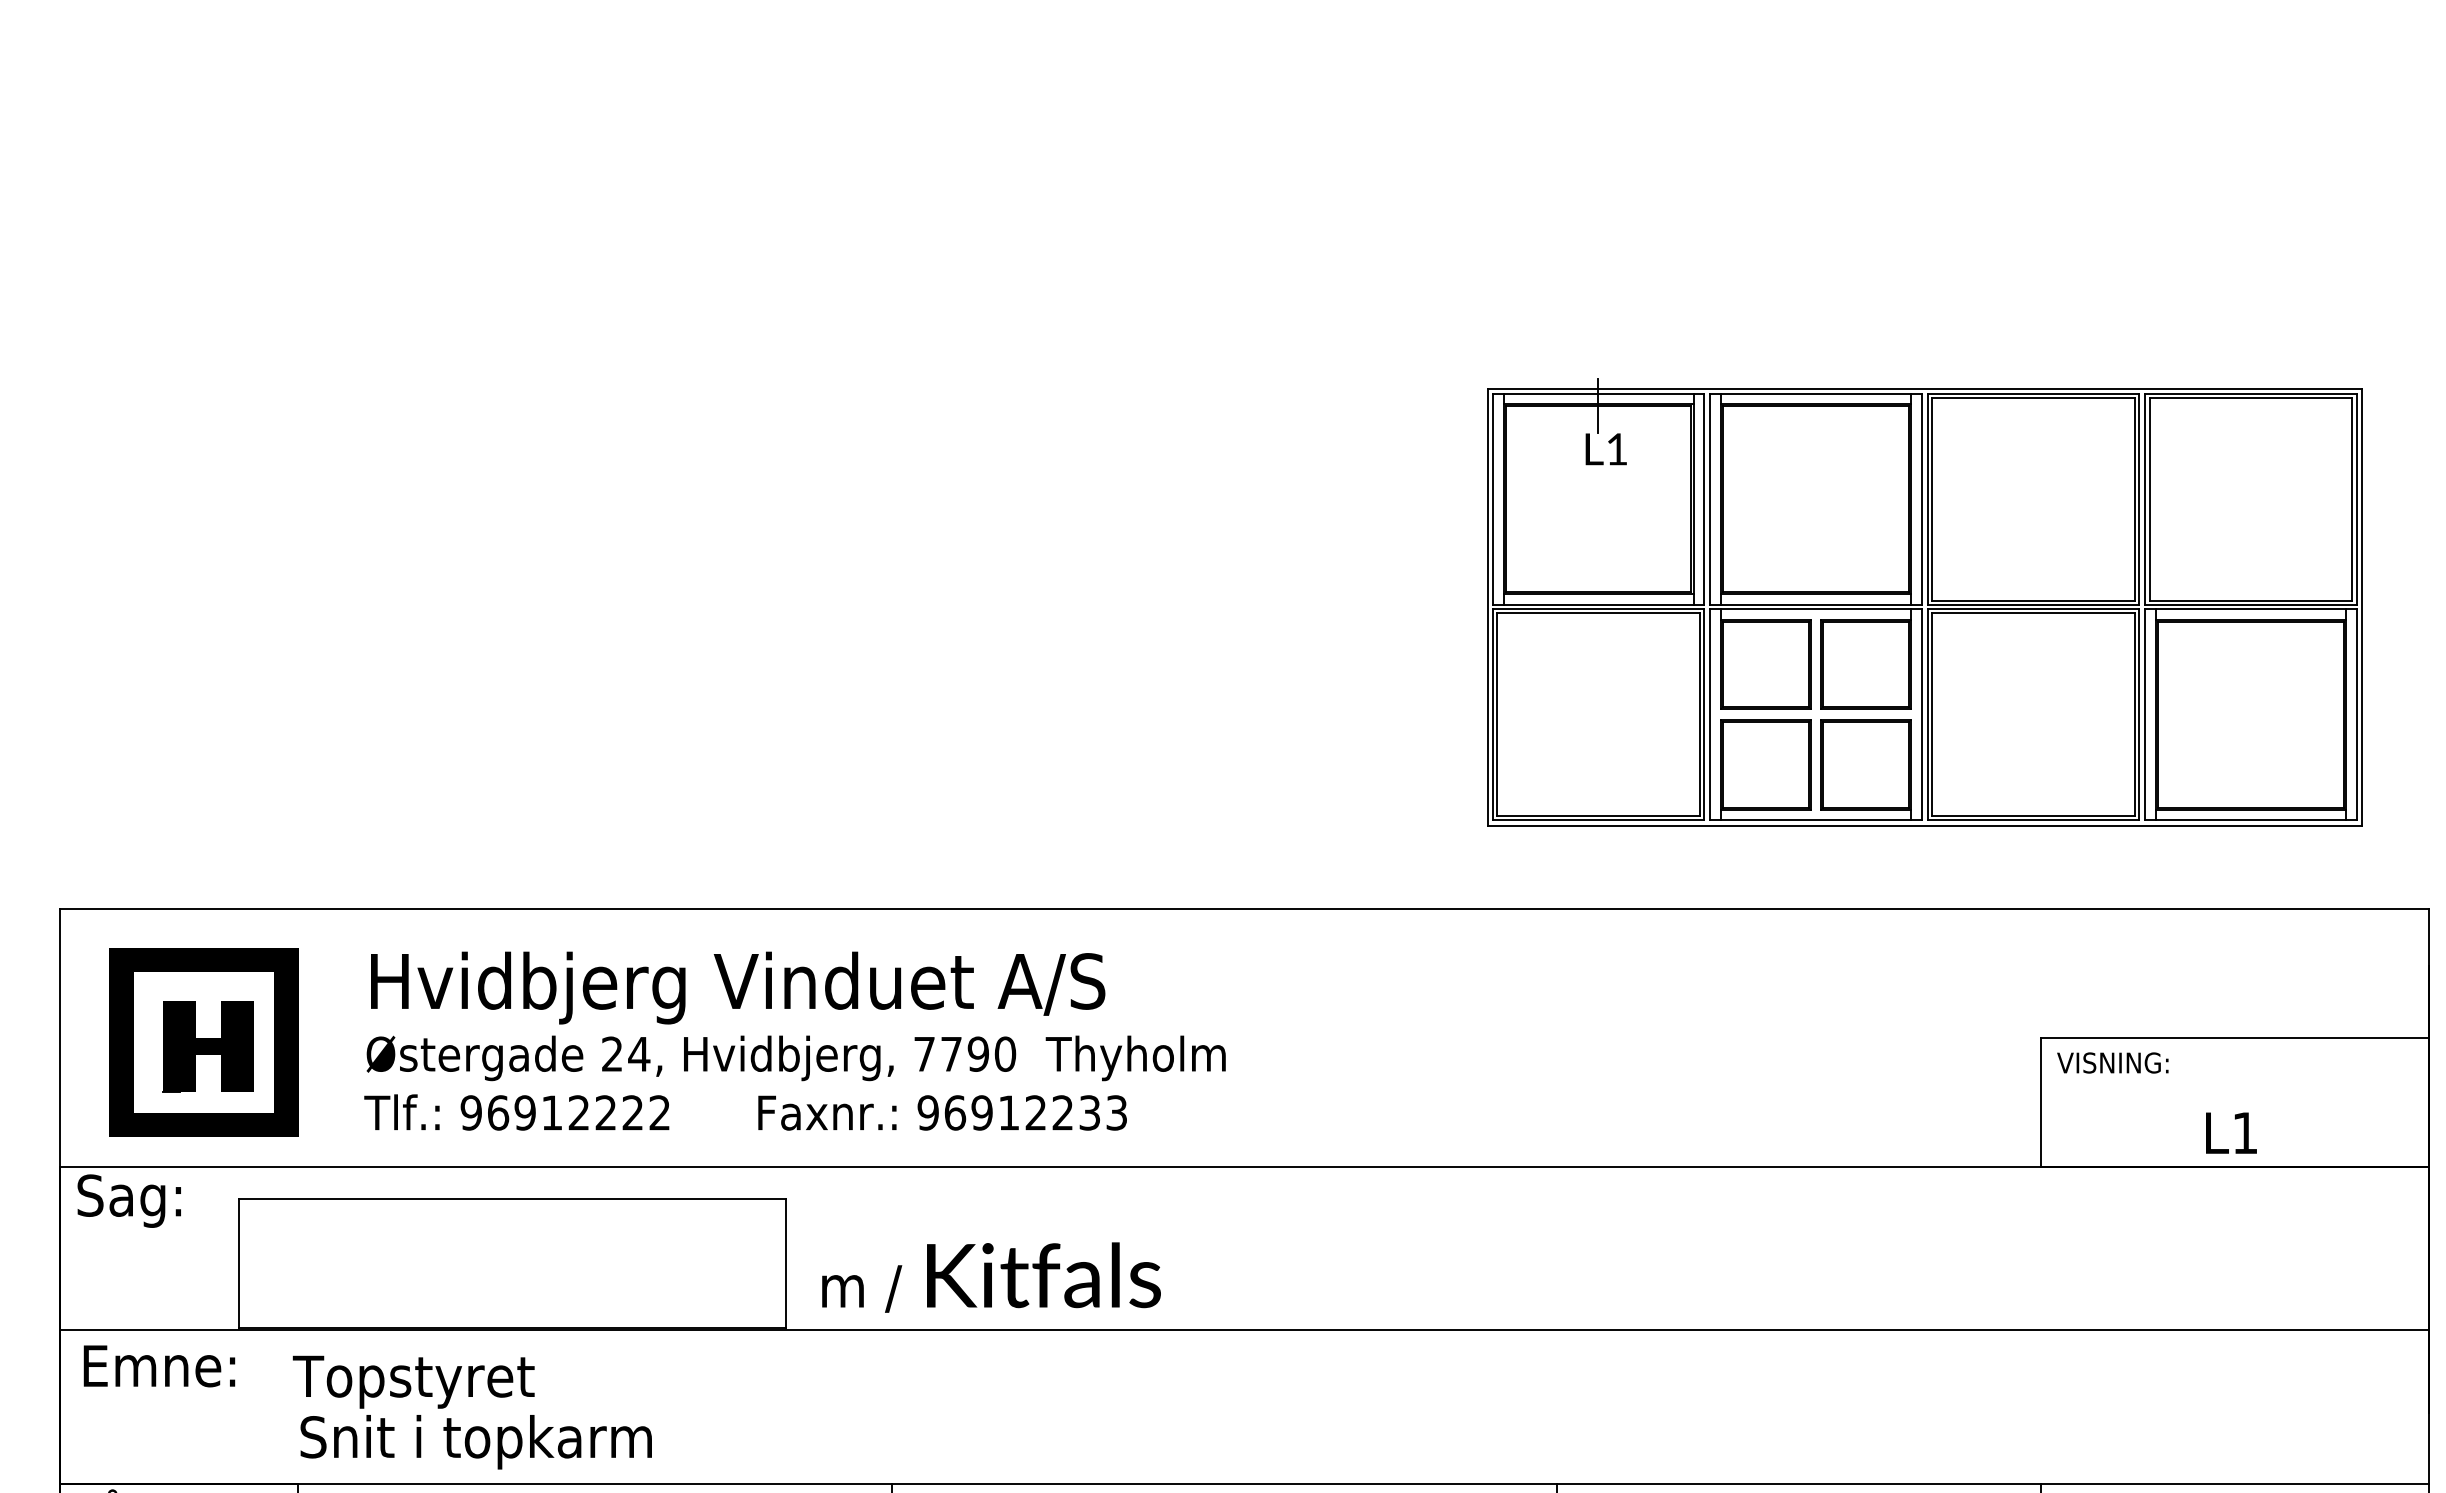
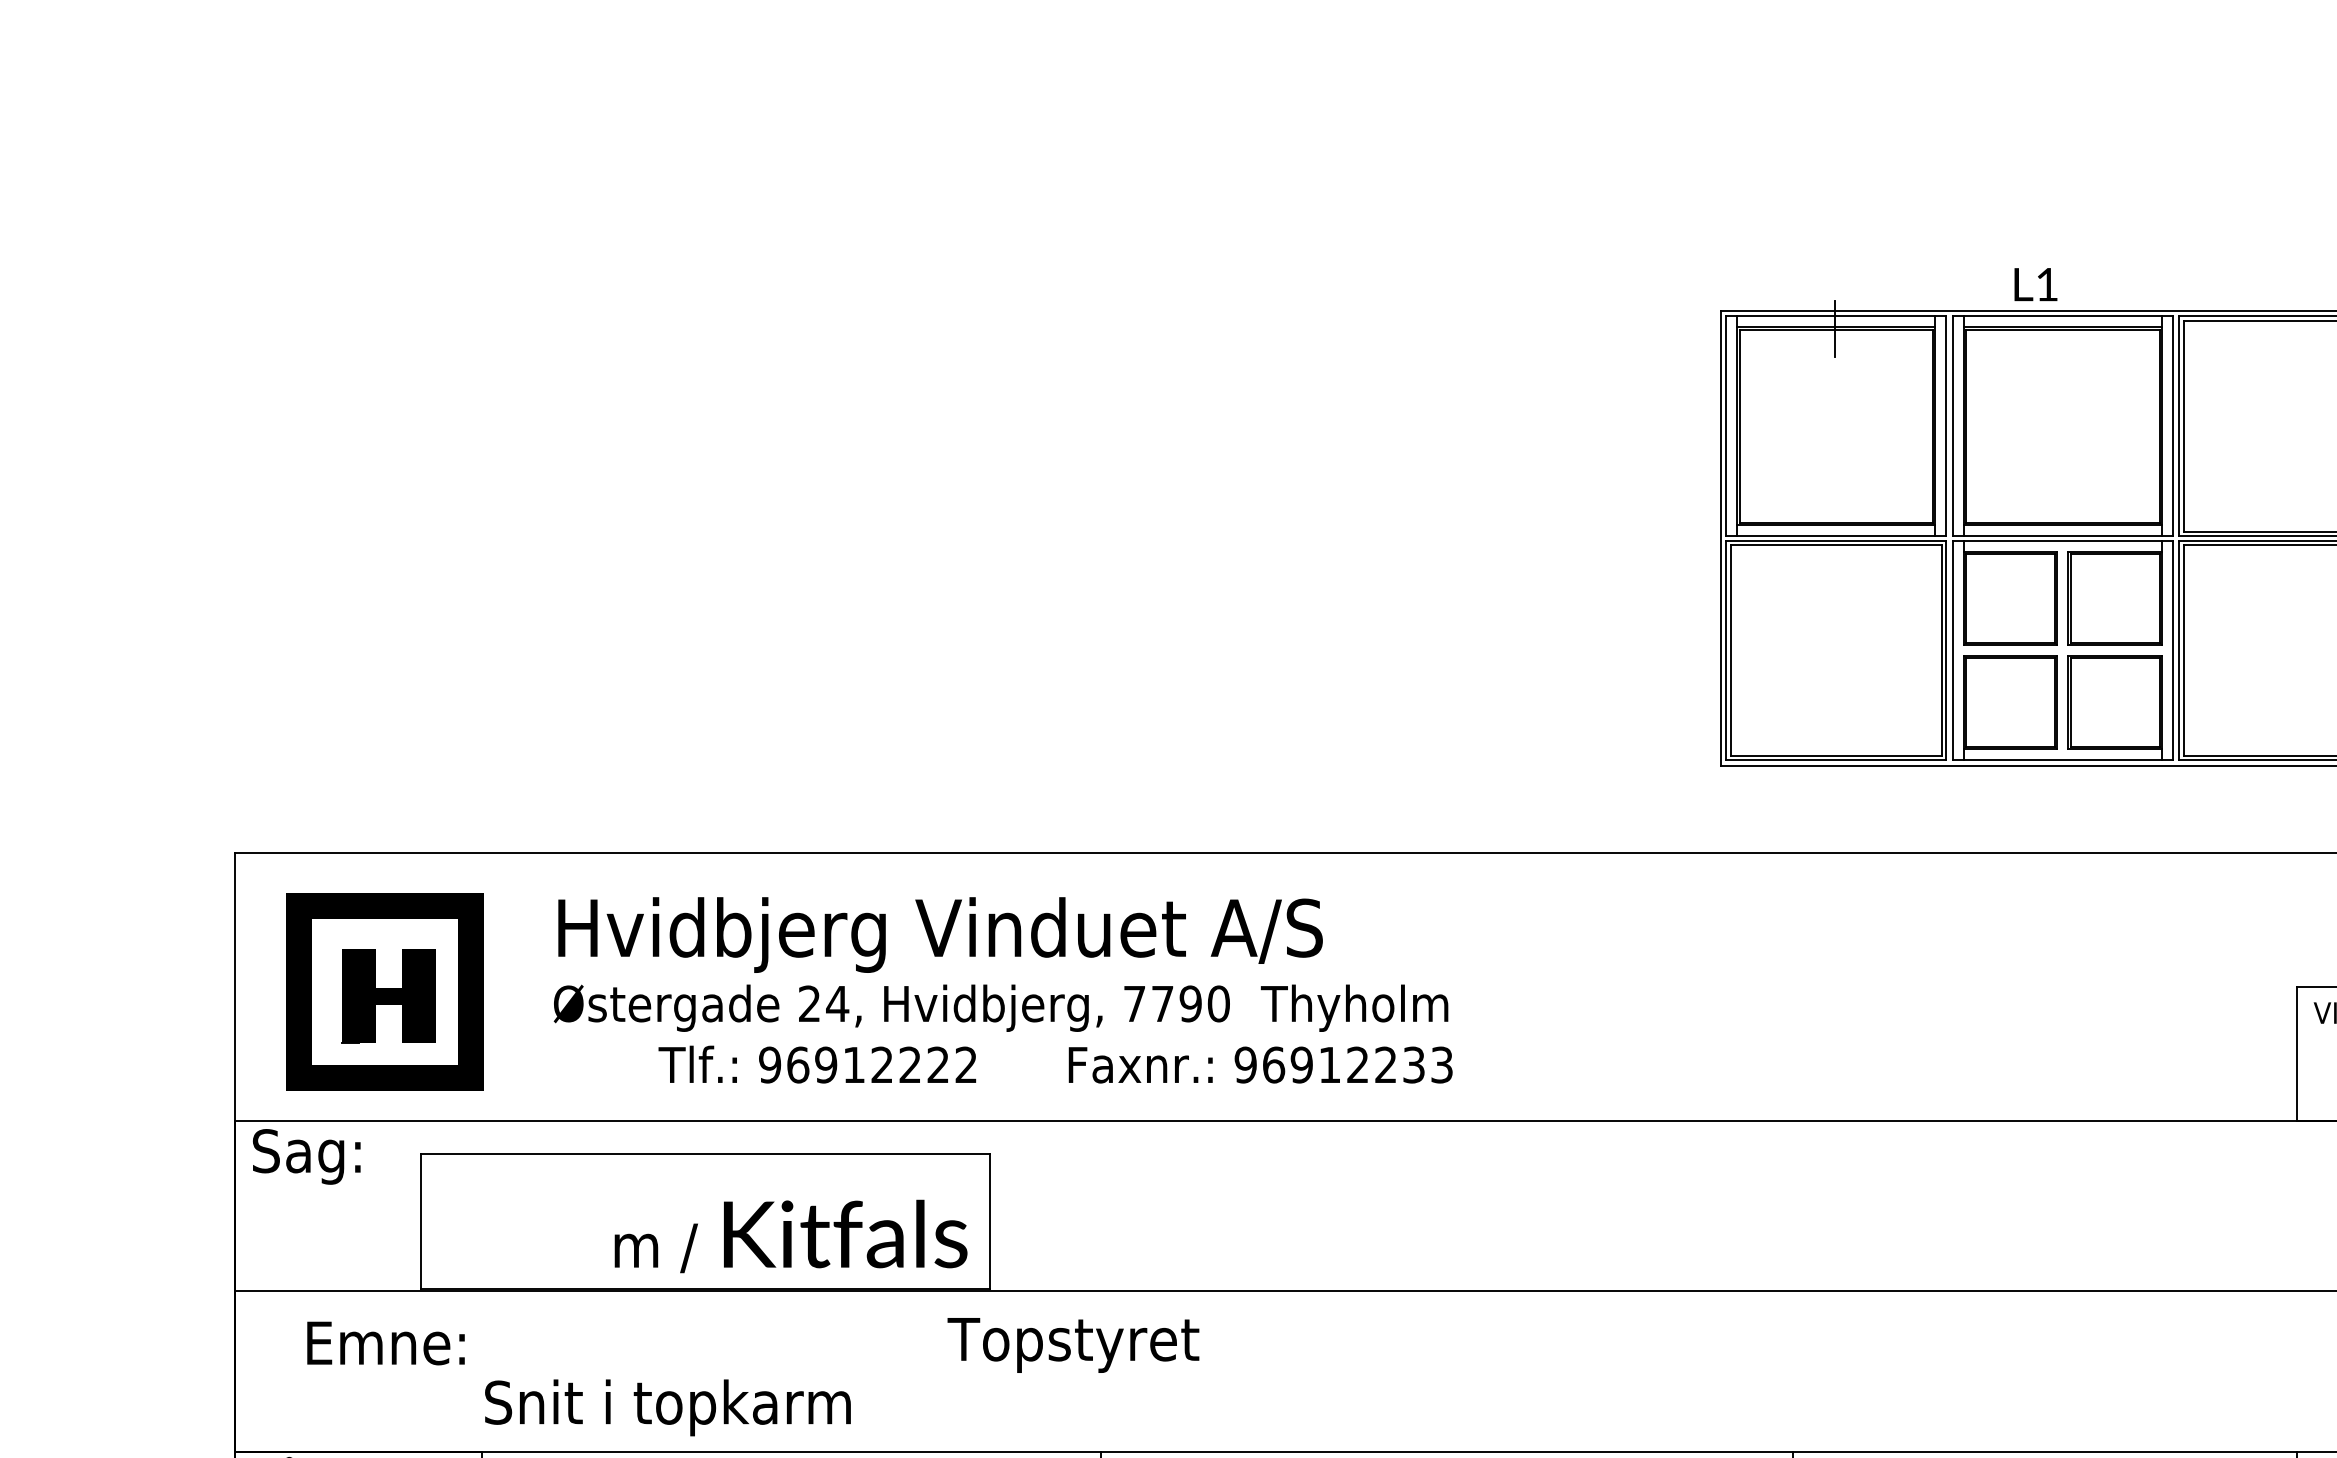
text: (1605, 449) -> (2035, 284), moved
text: (745, 1112) -> (1055, 1064), moved
text: (991, 1277) -> (791, 1236), moved
text: (159, 1366) -> (386, 1343), moved
text: (413, 1381) -> (1073, 1344), moved

